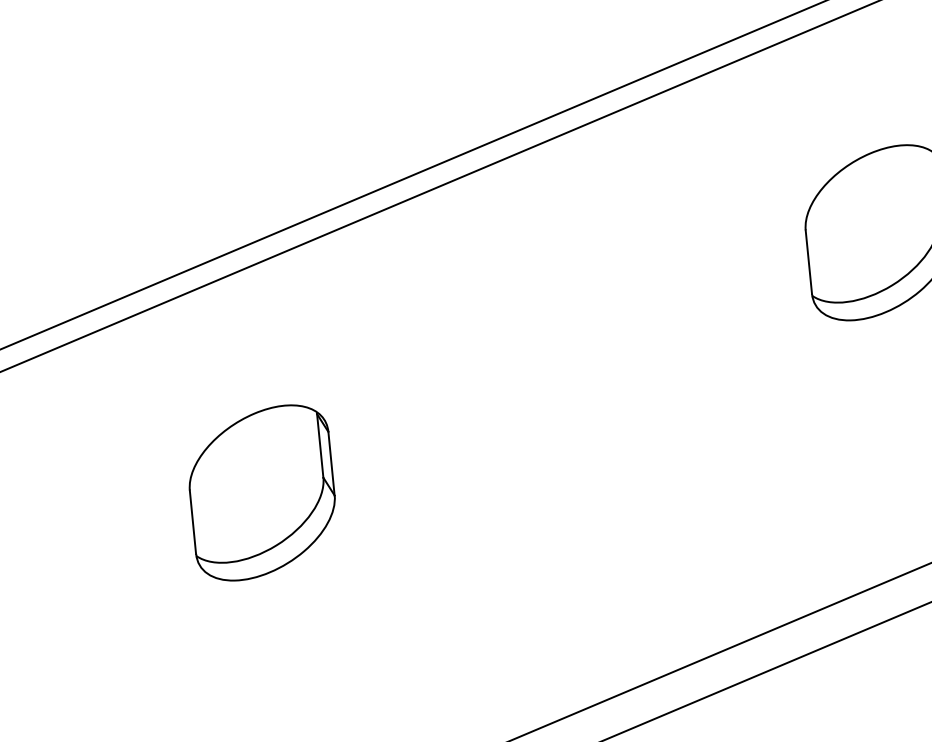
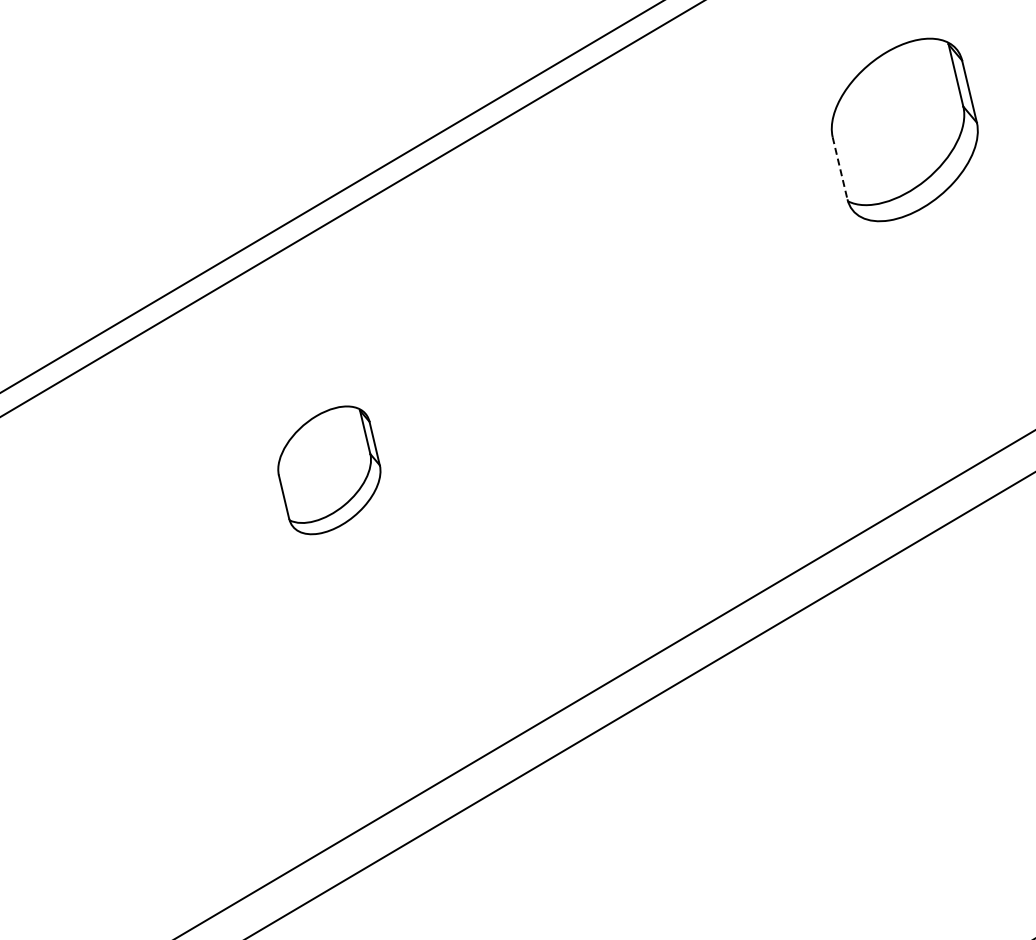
line: (809, 262) -> (840, 168), solid -> dashed
part: (262, 493) -> (329, 470), size x0.7

